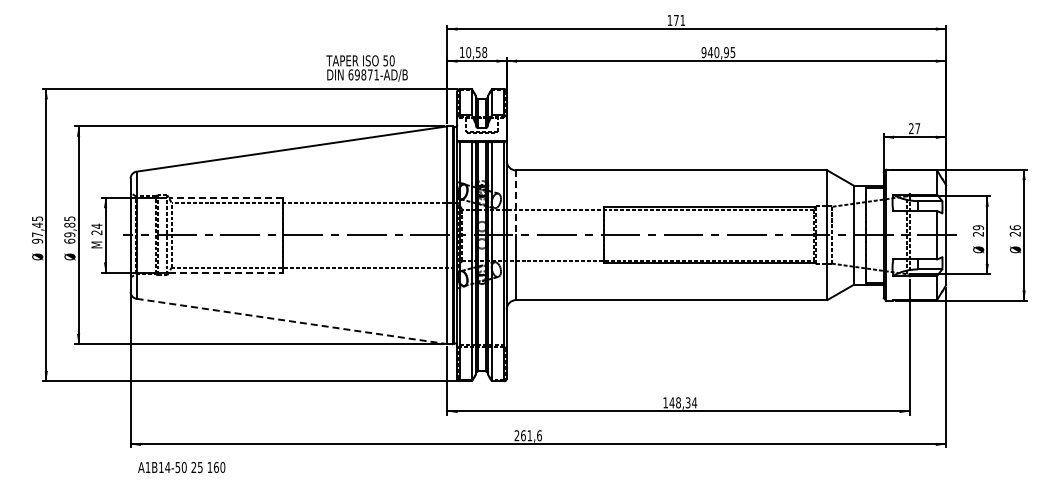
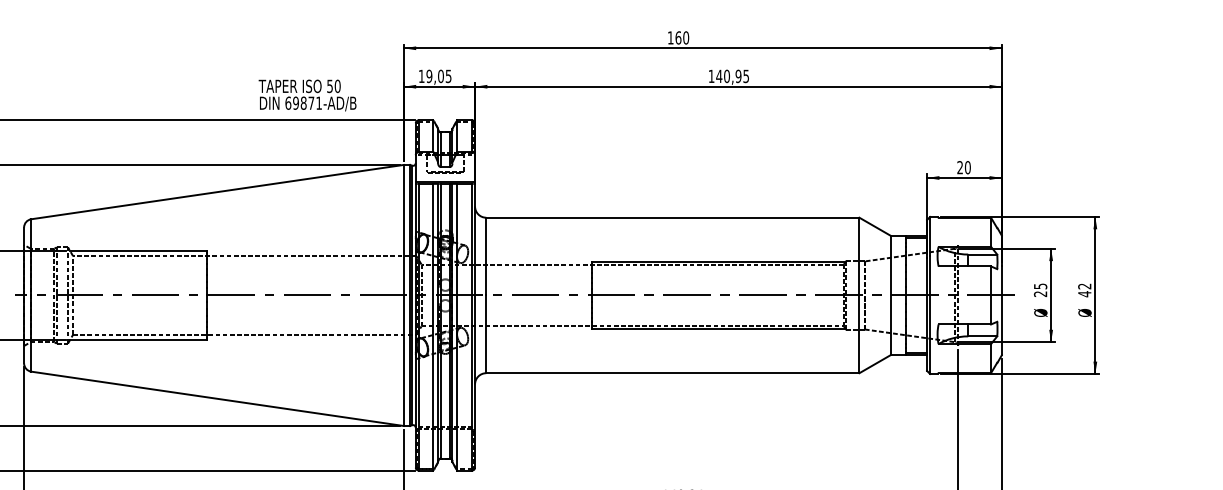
text: (679, 19) -> (682, 36), 171 -> 160
text: (476, 52) -> (438, 76), 10,58 -> 19,05
text: (703, 52) -> (710, 76), 940,95 -> 140,95
text: (917, 128) -> (967, 167), 27 -> 20
line: (225, 197) -> (137, 250), dashed -> solid
line: (516, 203) -> (486, 257), dashed -> solid
text: (978, 227) -> (1040, 286), 29 -> 25
text: (1014, 230) -> (1083, 289), 26 -> 42
line: (226, 272) -> (139, 340), dashed -> solid
line: (292, 321) -> (218, 398), dashed -> solid

